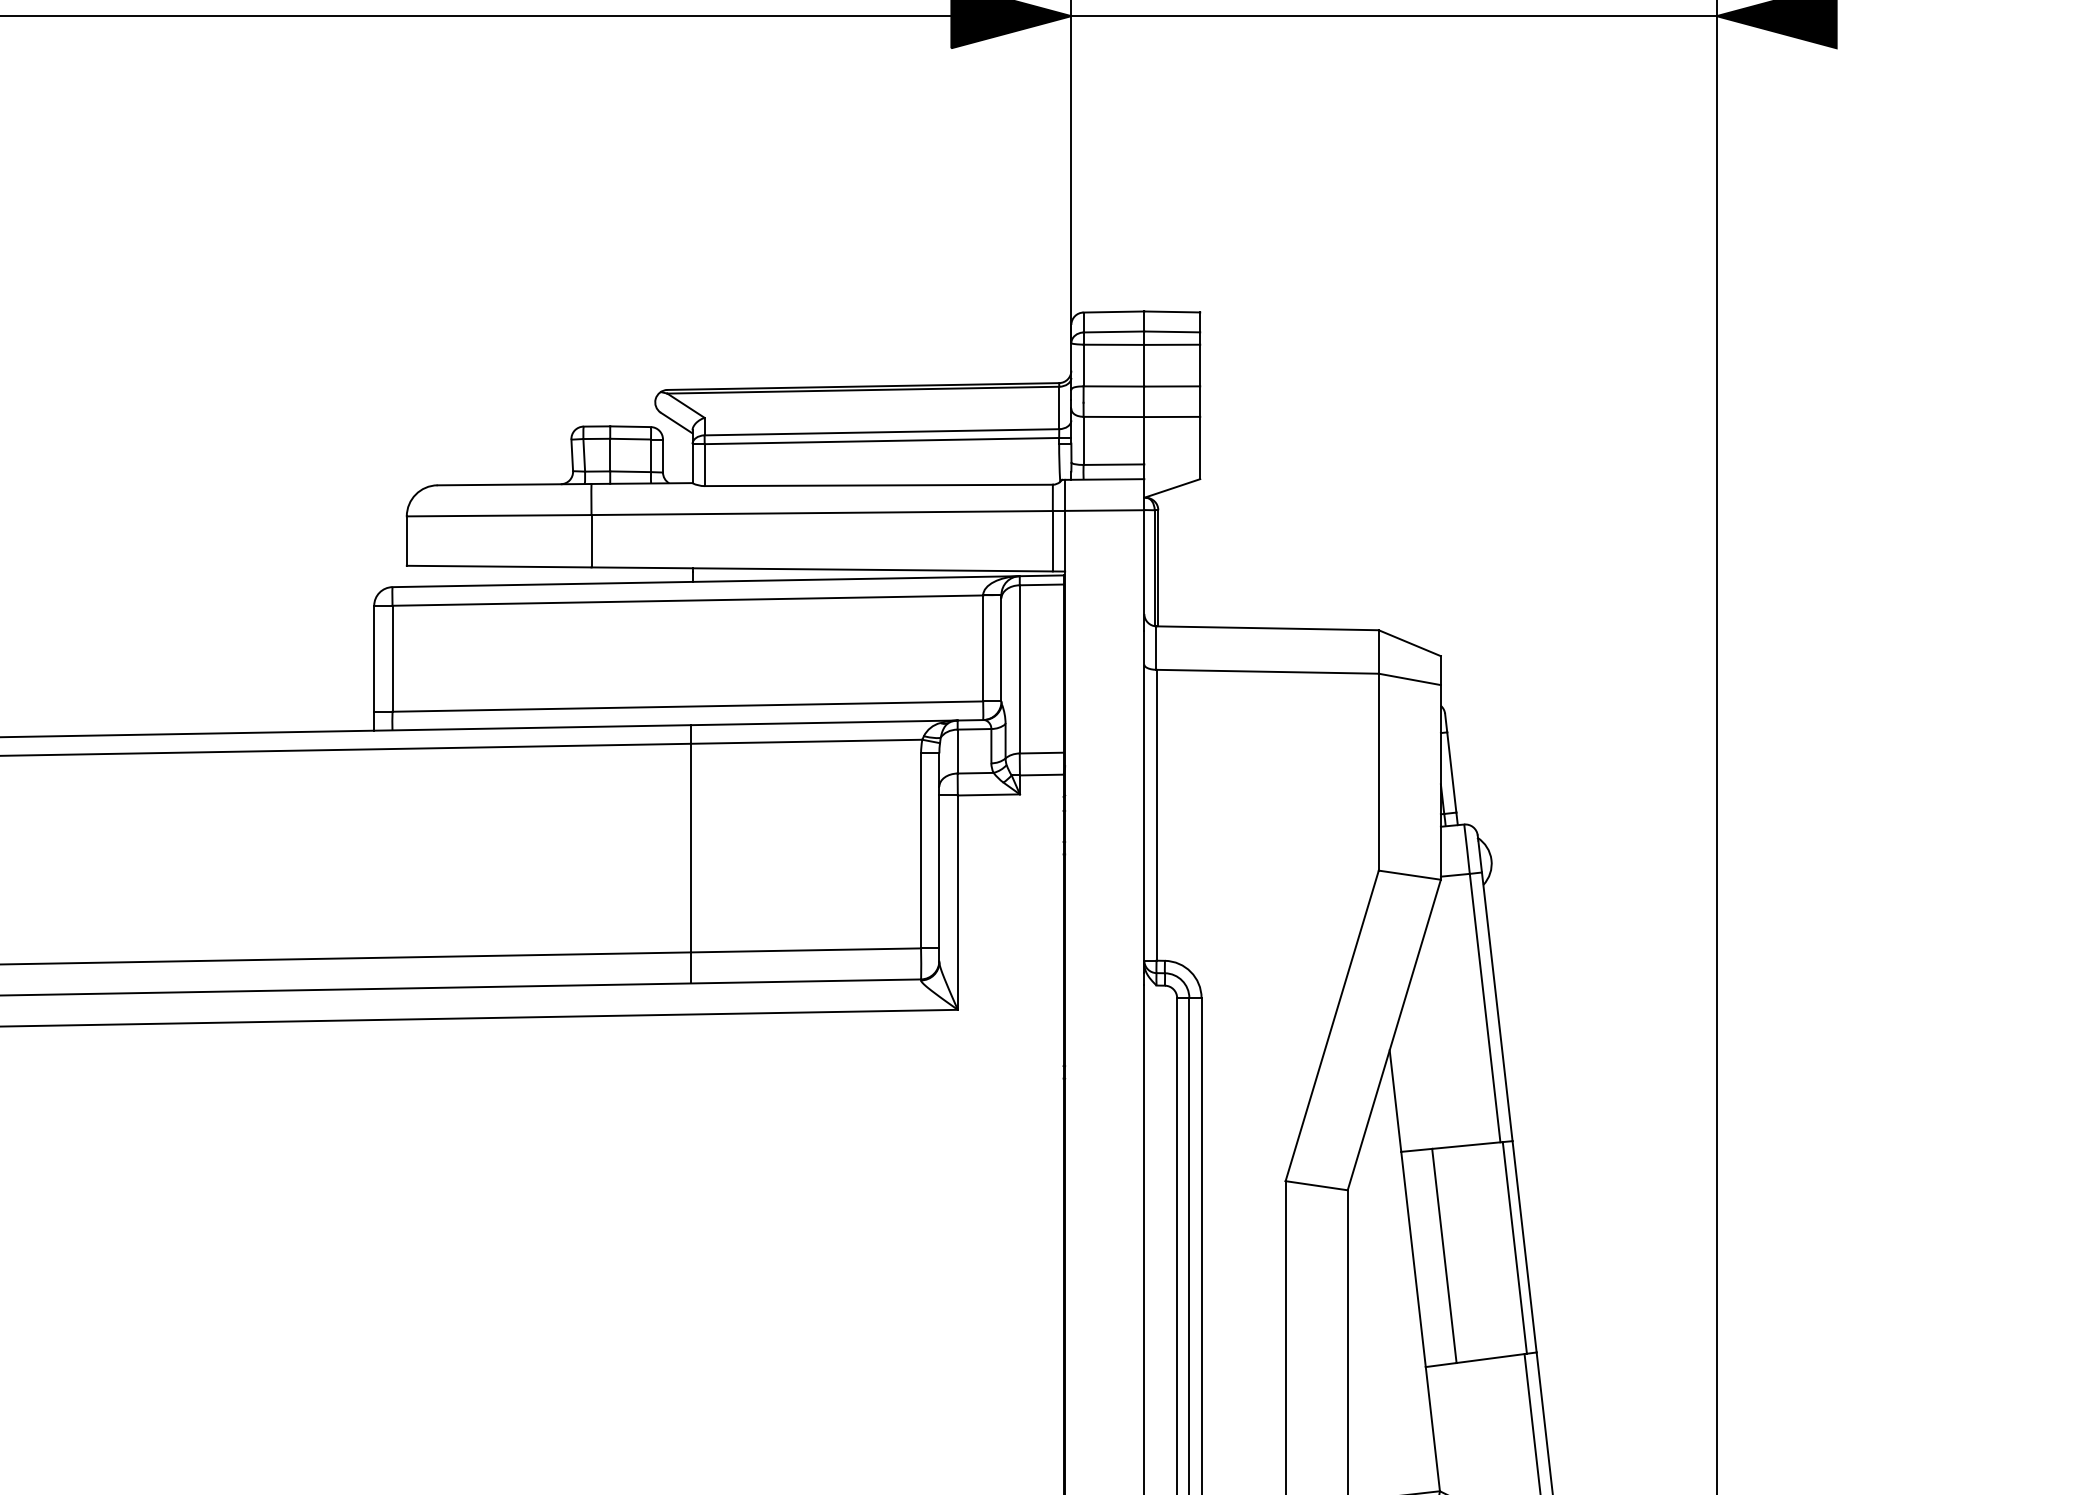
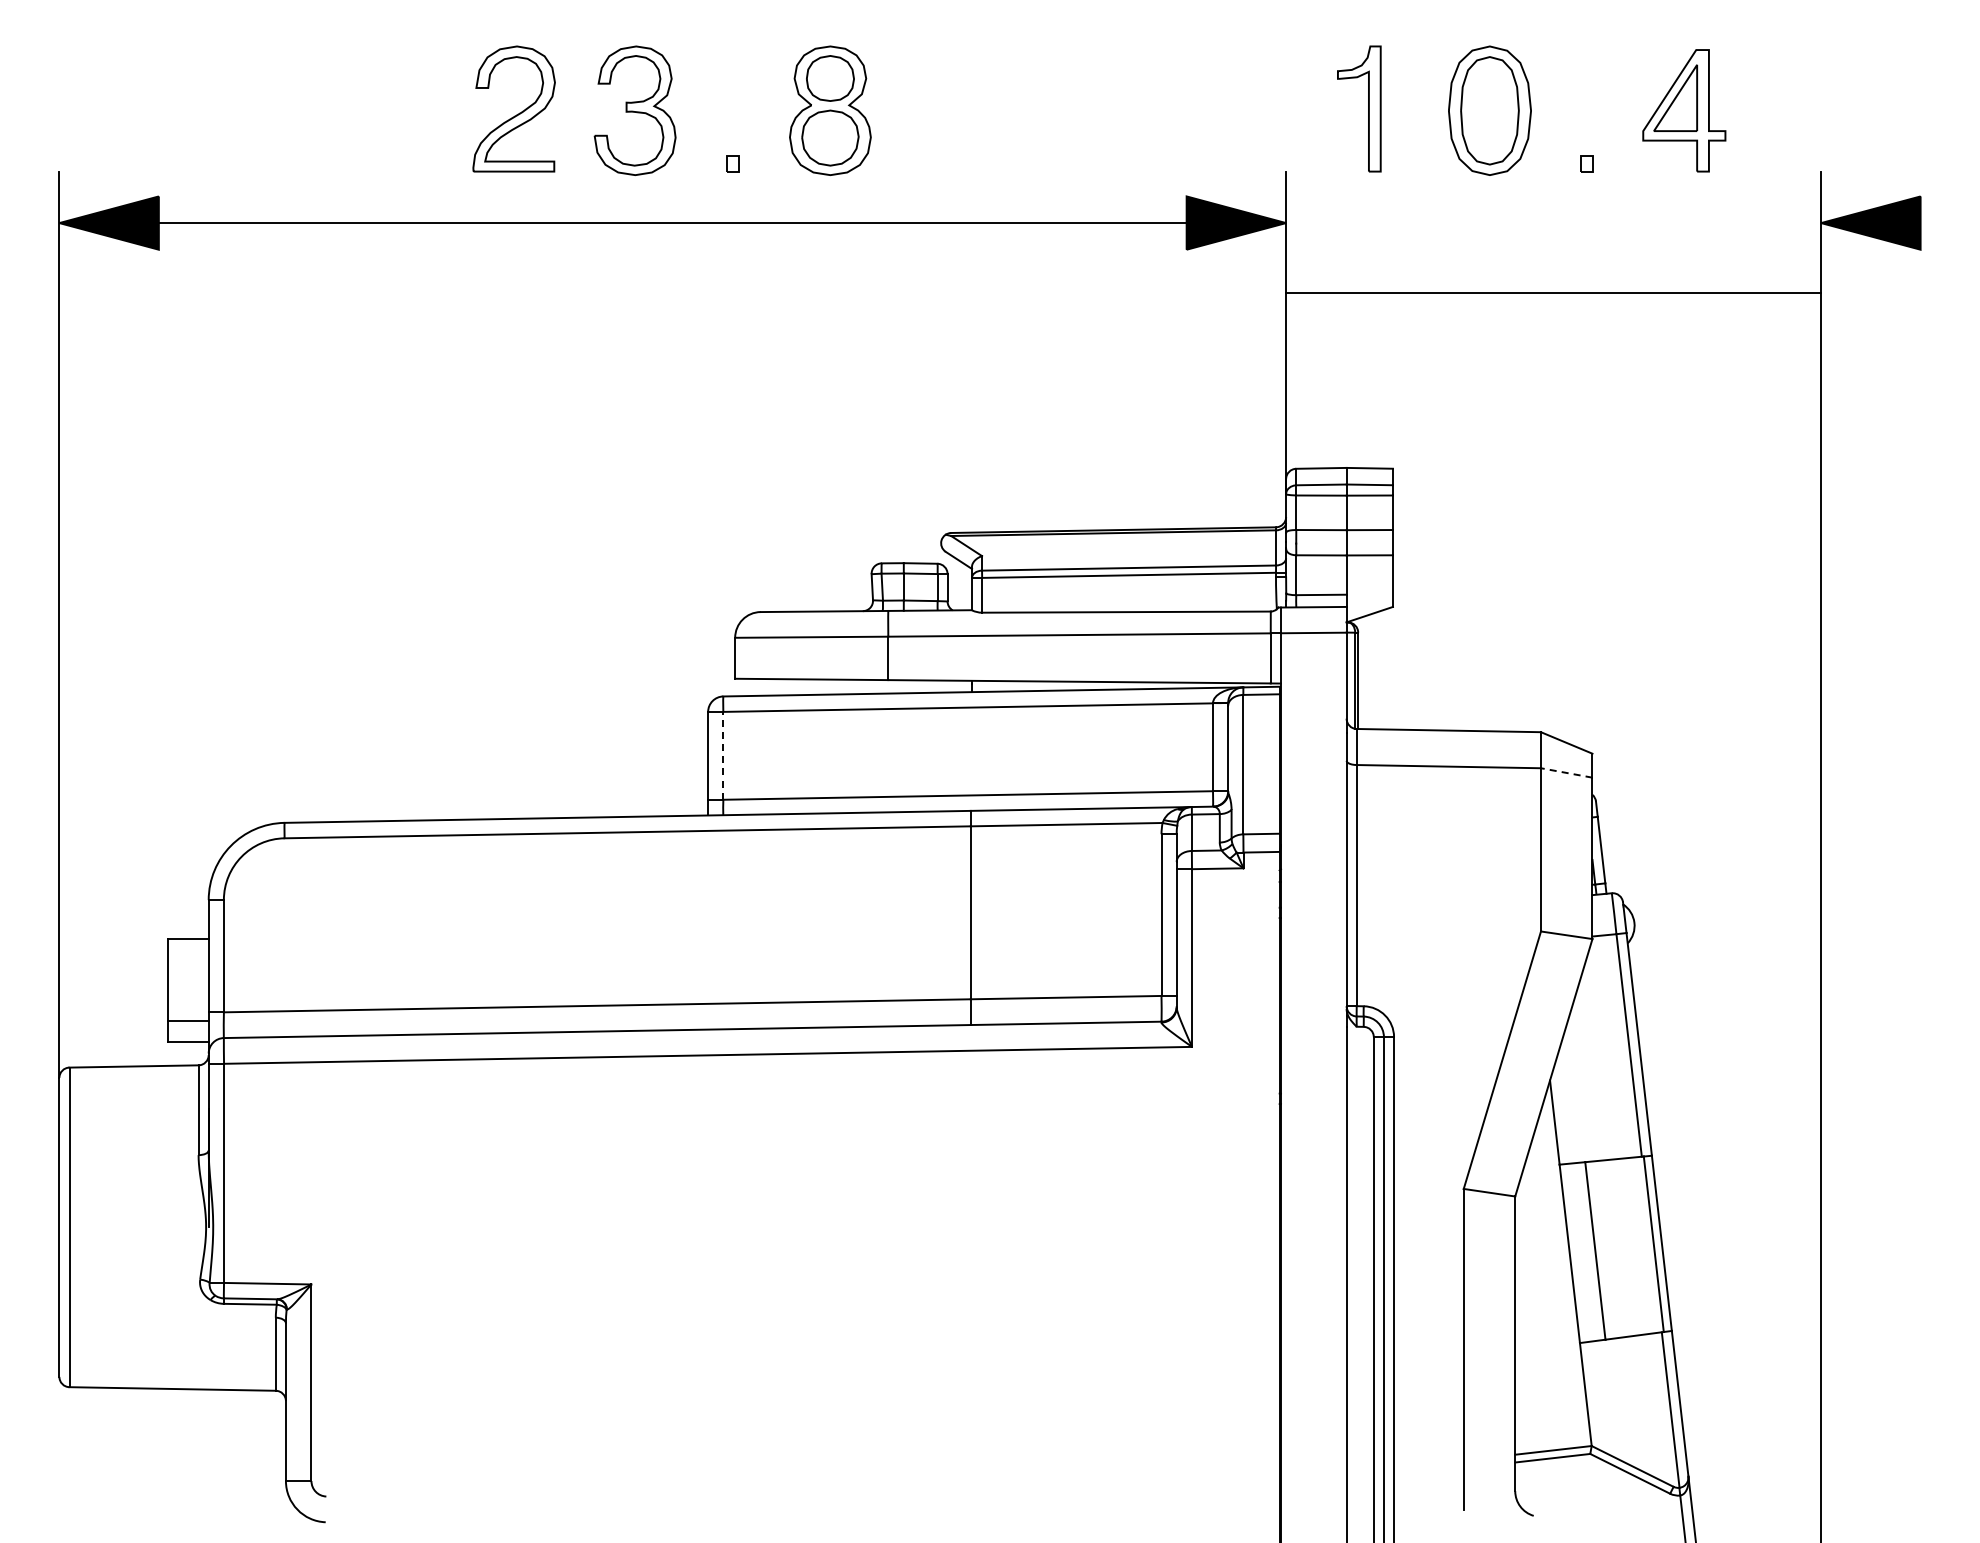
line: (1393, 16) -> (1553, 293), moved
line: (392, 658) -> (723, 755), solid -> dashed
line: (1409, 678) -> (1566, 772), solid -> dashed

